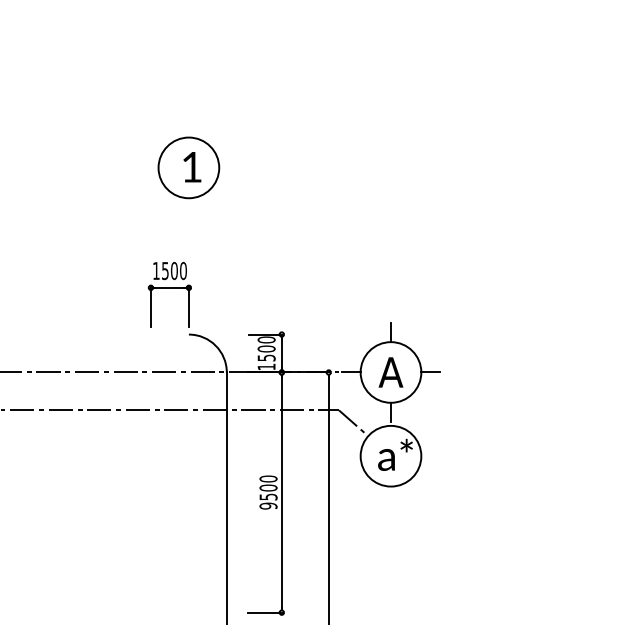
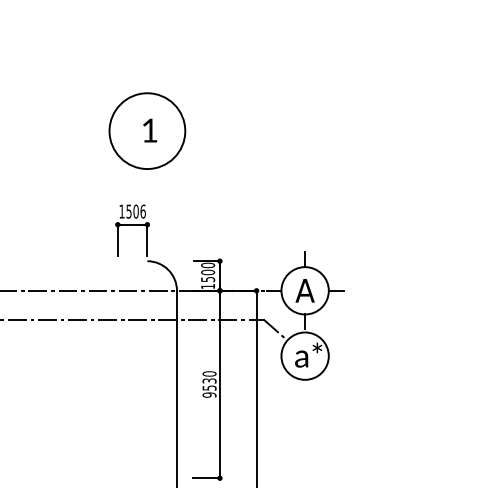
circle: (189, 167) -> (147, 130), size x1.6
text: (182, 270) -> (142, 211), 1500 -> 1506
text: (268, 487) -> (209, 380), 9500 -> 9530

